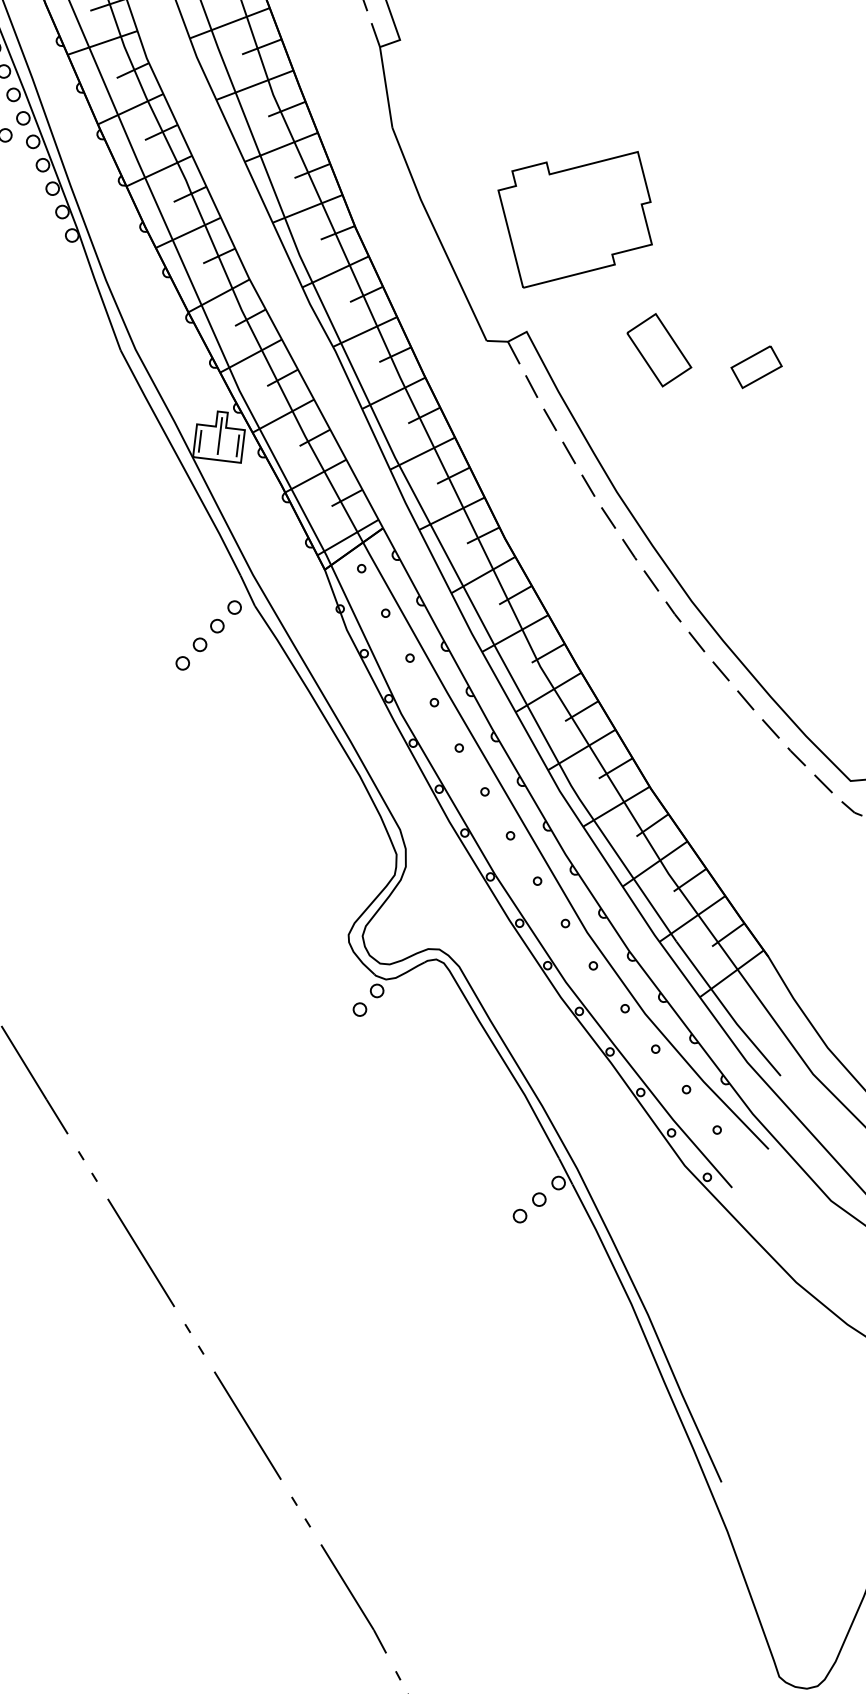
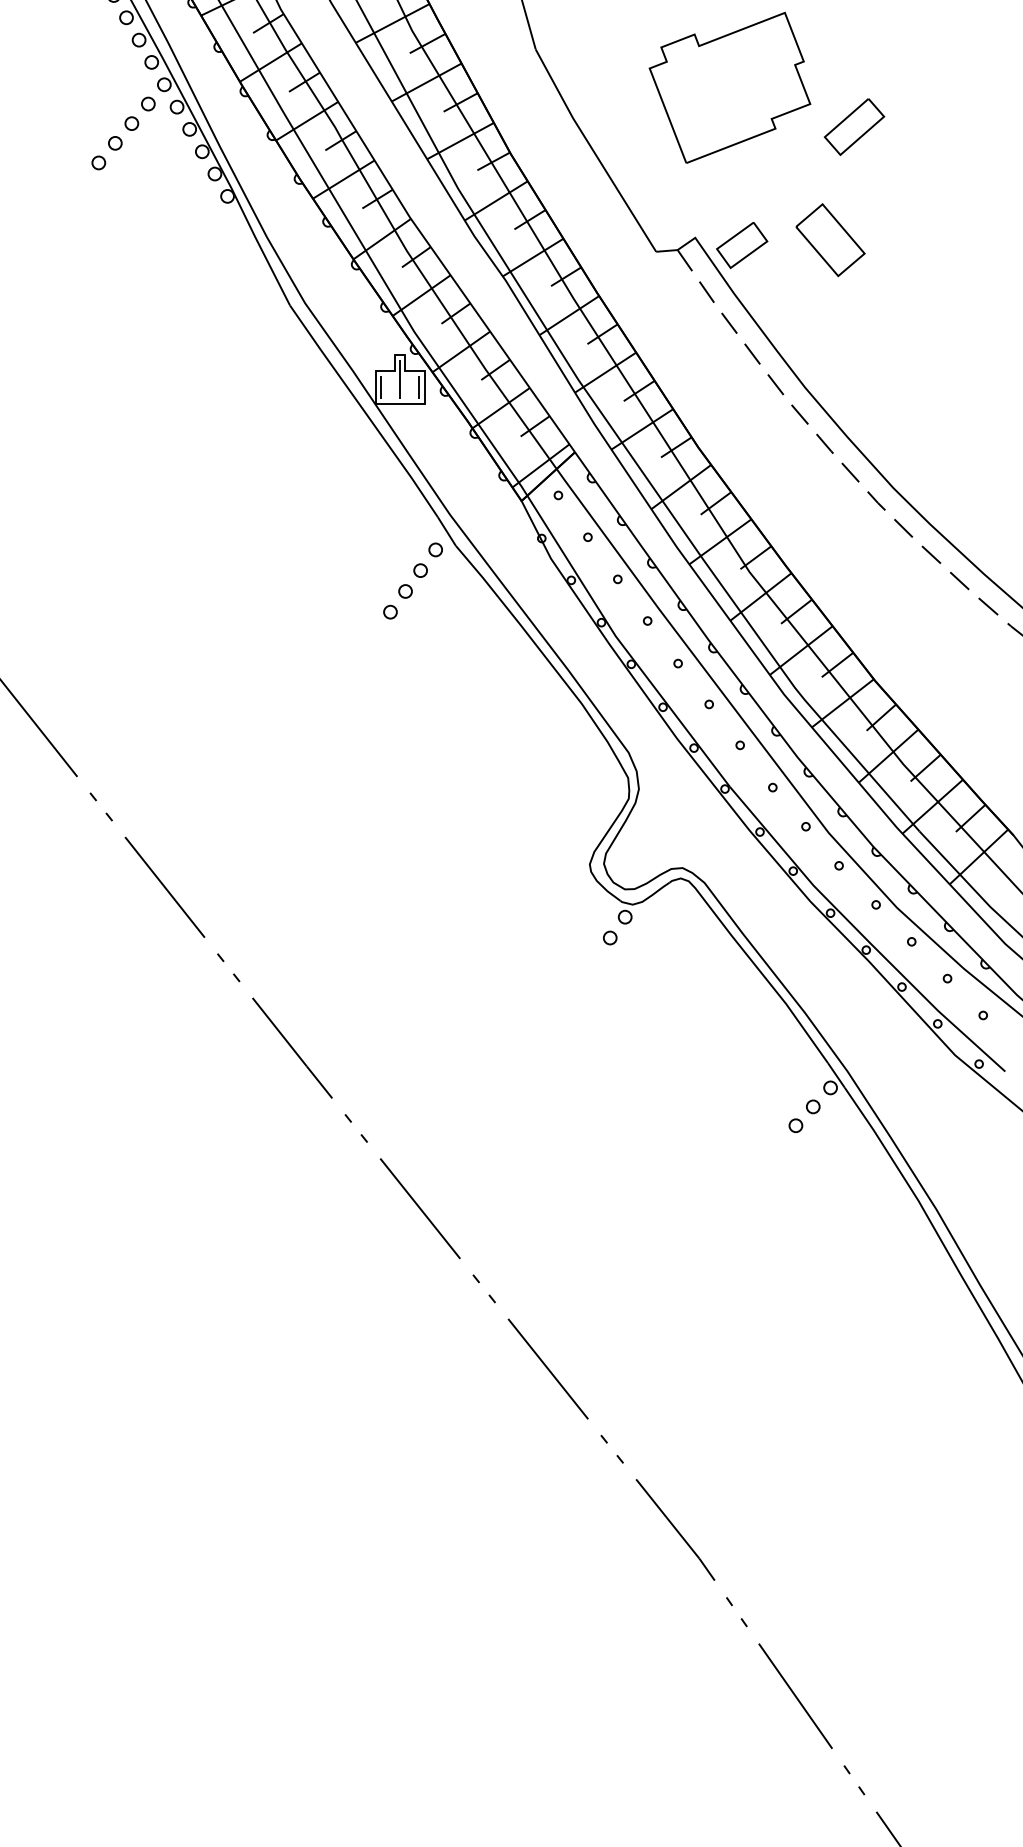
part: (574, 218) -> (729, 87), moved
part: (696, 241) -> (854, 126), added
part: (756, 367) -> (742, 245), moved

